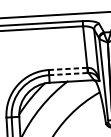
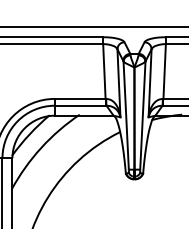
line: (67, 68) -> (79, 98), dashed -> solid
line: (67, 73) -> (79, 105), dashed -> solid

